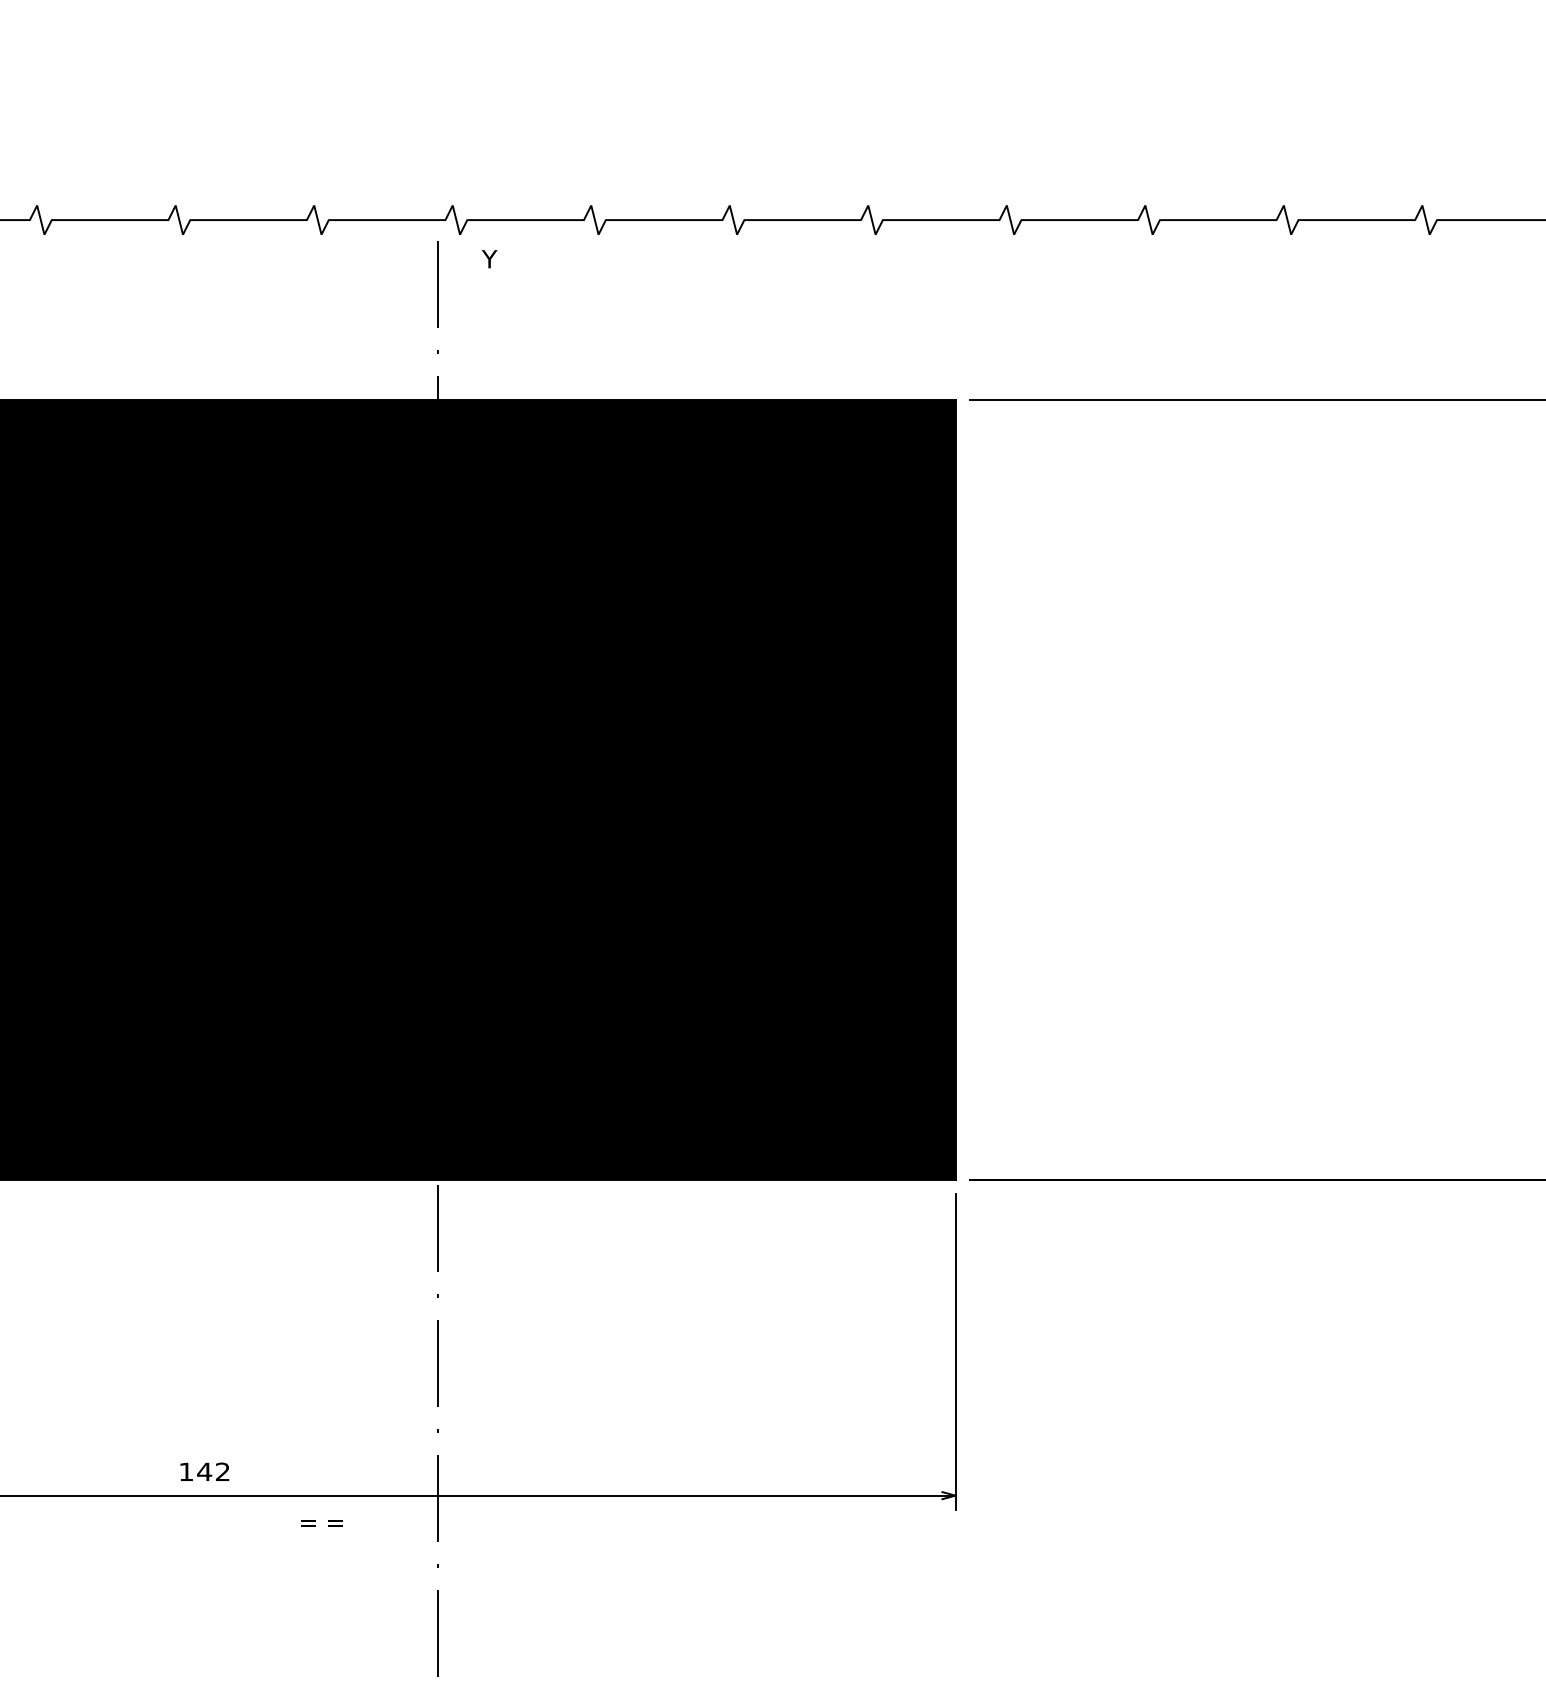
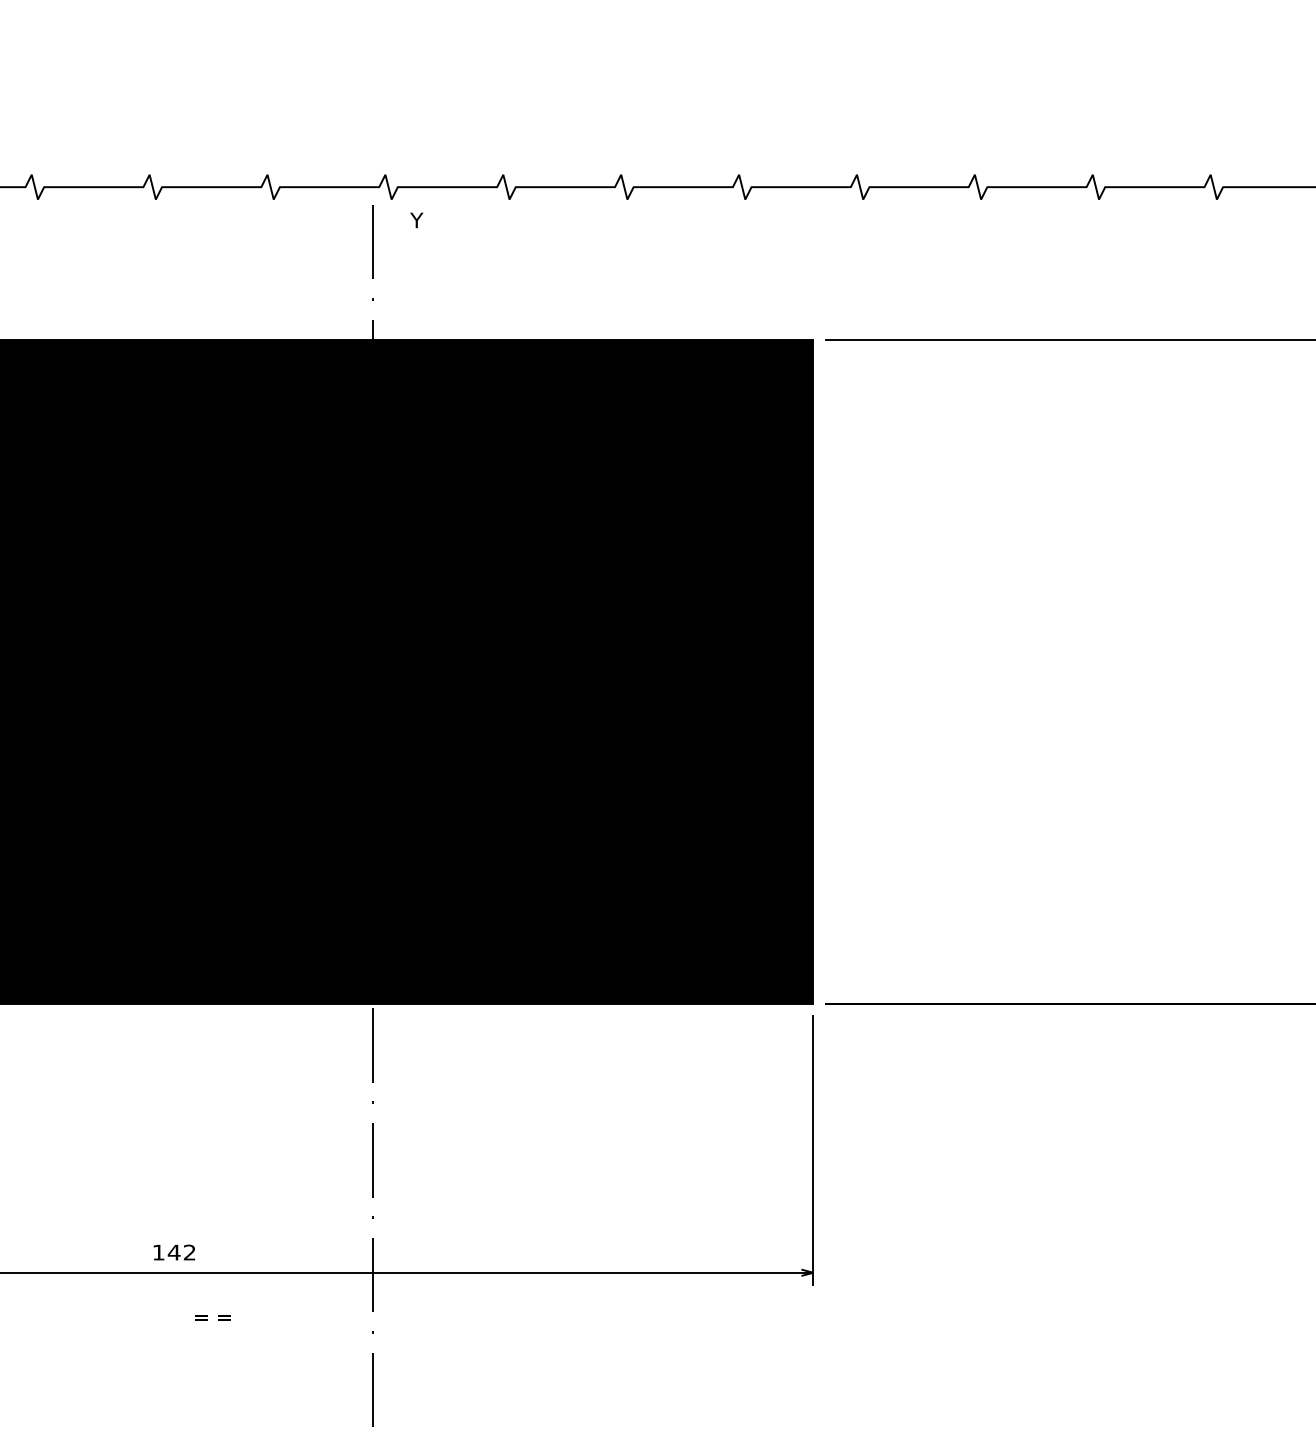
text: (321, 1523) -> (212, 1317), moved

